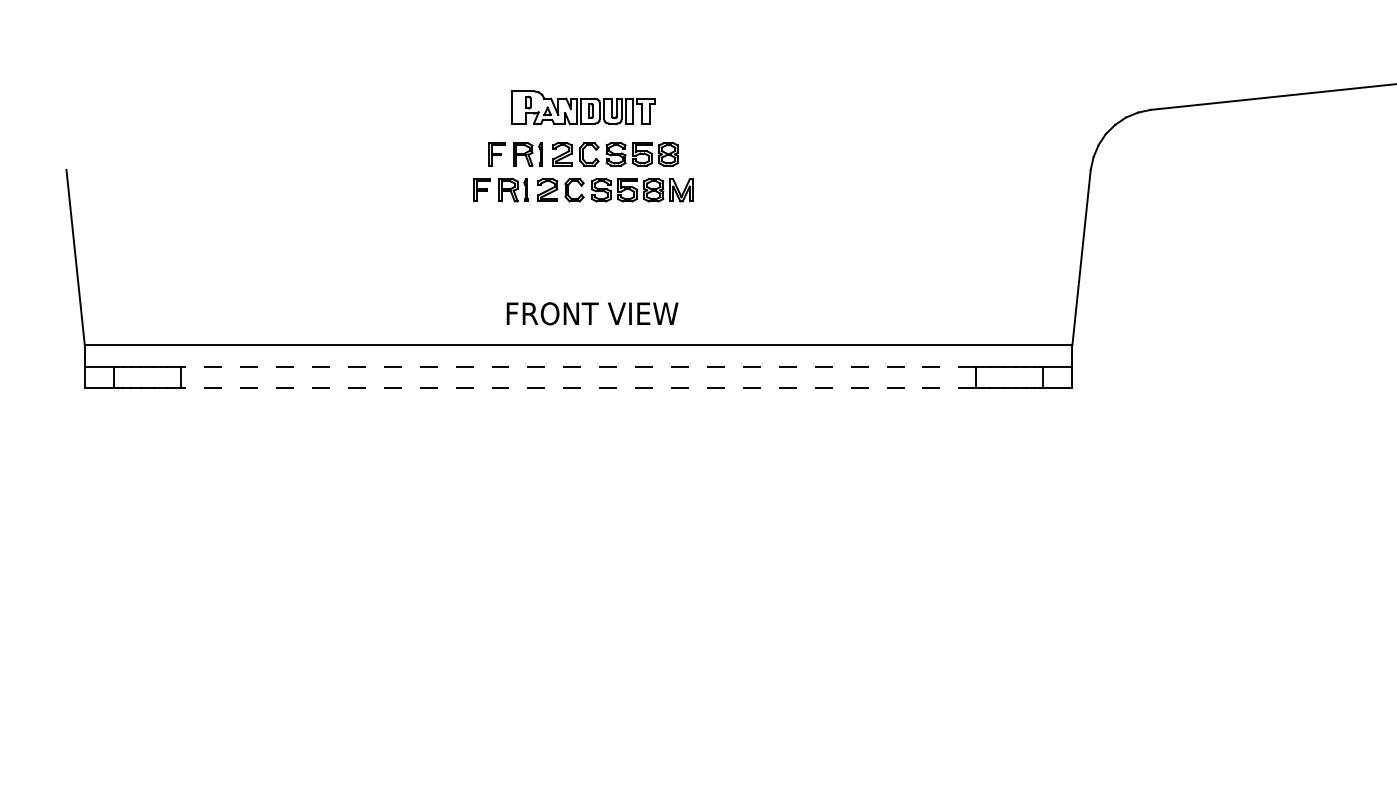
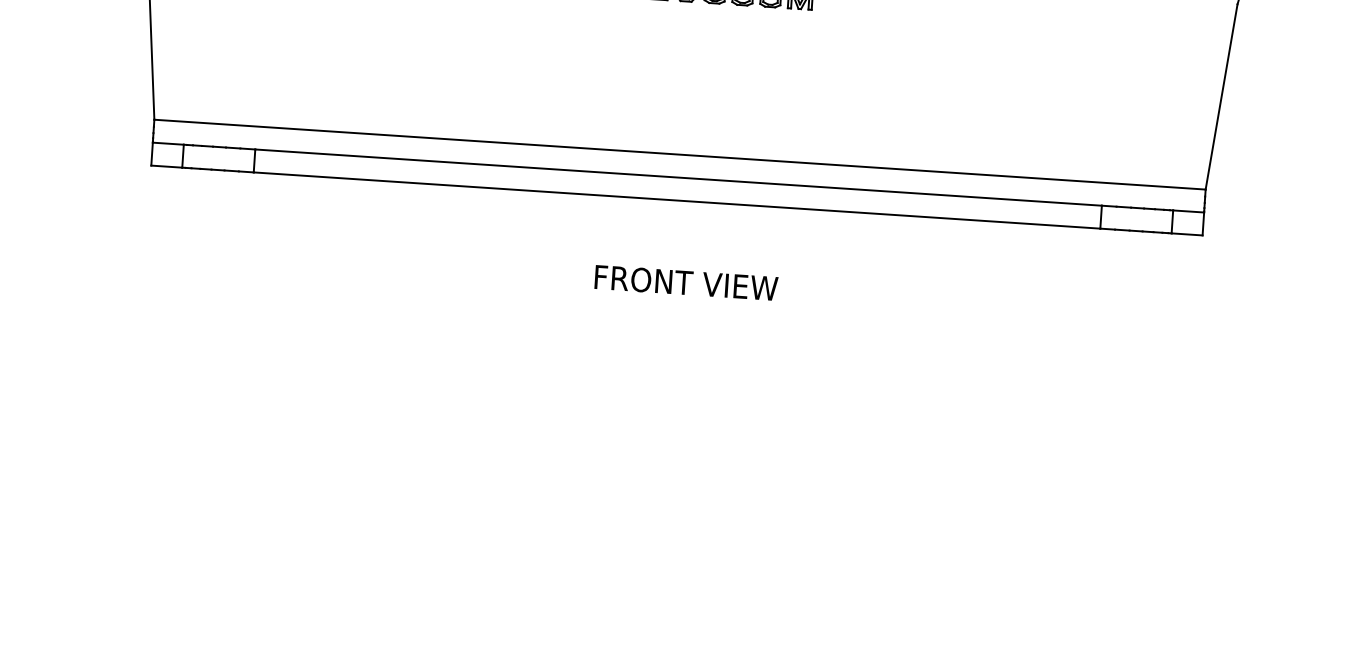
text: (592, 313) -> (686, 282), moved
line: (578, 366) -> (678, 177), dashed -> solid
line: (578, 388) -> (676, 200), dashed -> solid

